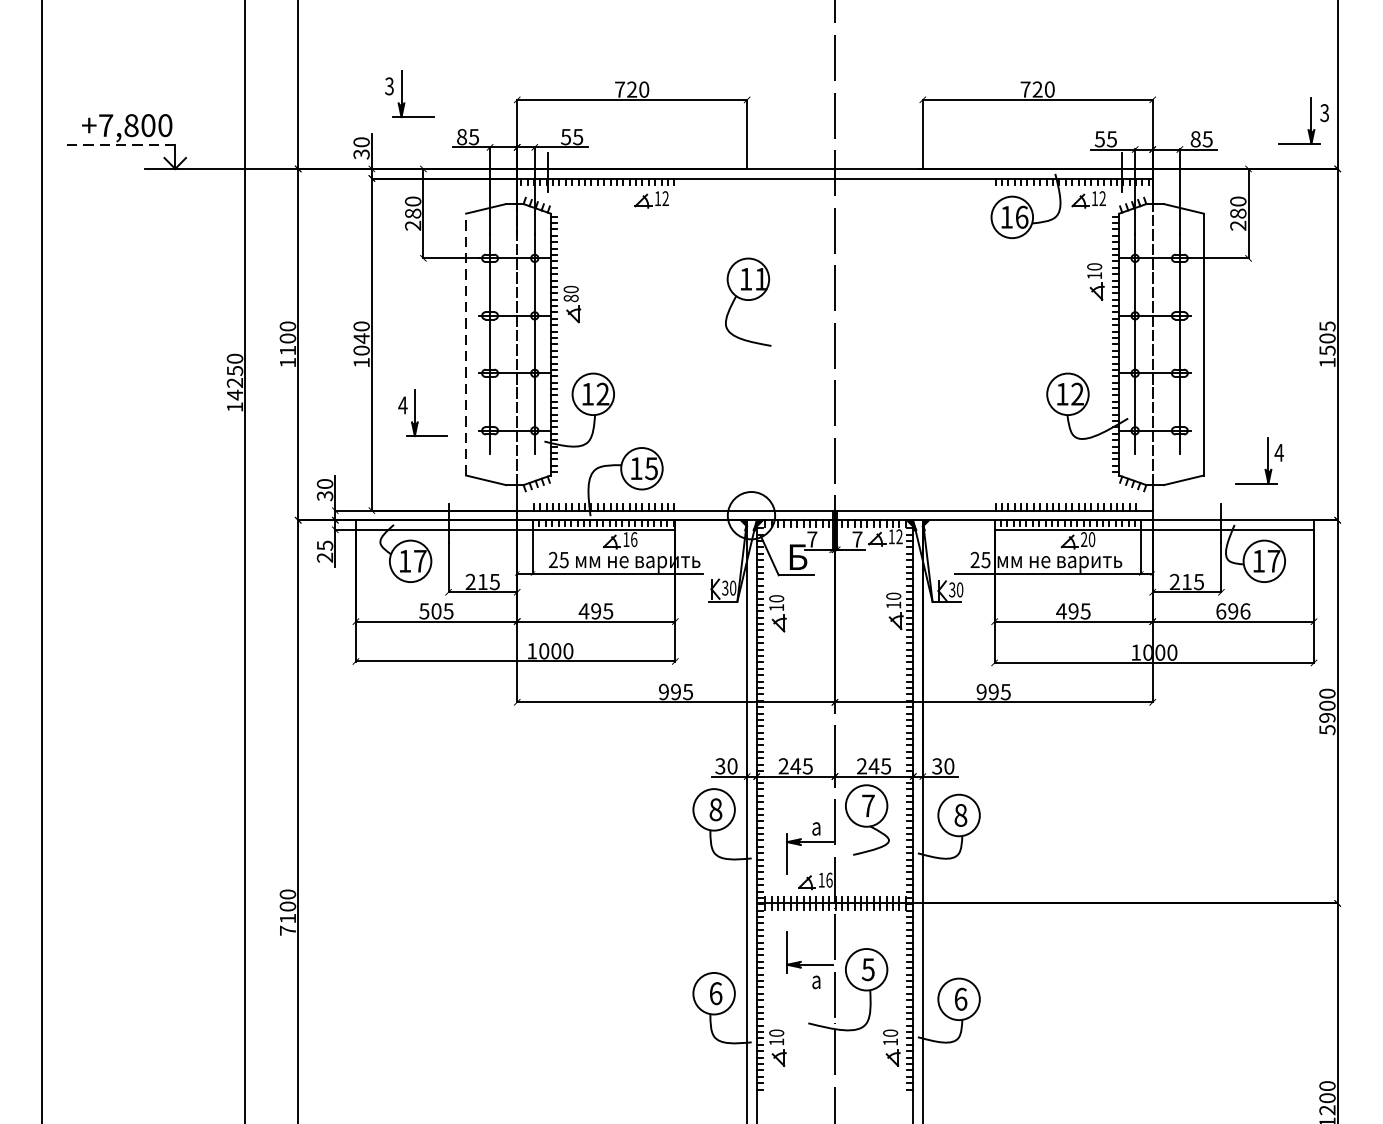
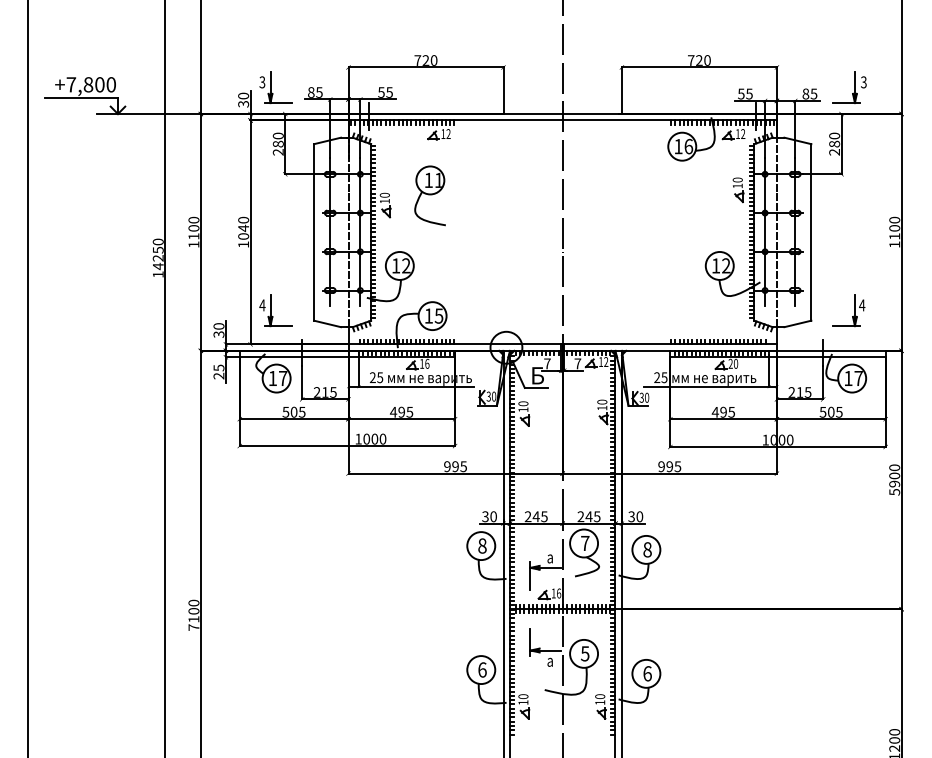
part: (408, 93) -> (275, 87), moved
part: (1303, 120) -> (849, 87), moved
line: (121, 145) -> (81, 98), dashed -> solid
text: (570, 297) -> (384, 200), 80 -> 10
part: (747, 301) -> (429, 195), moved
text: (1327, 337) -> (894, 227), 1505 -> 1100
line: (466, 343) -> (314, 231), dashed -> solid
part: (422, 412) -> (275, 310), moved
text: (1232, 610) -> (830, 411), 696 -> 505

